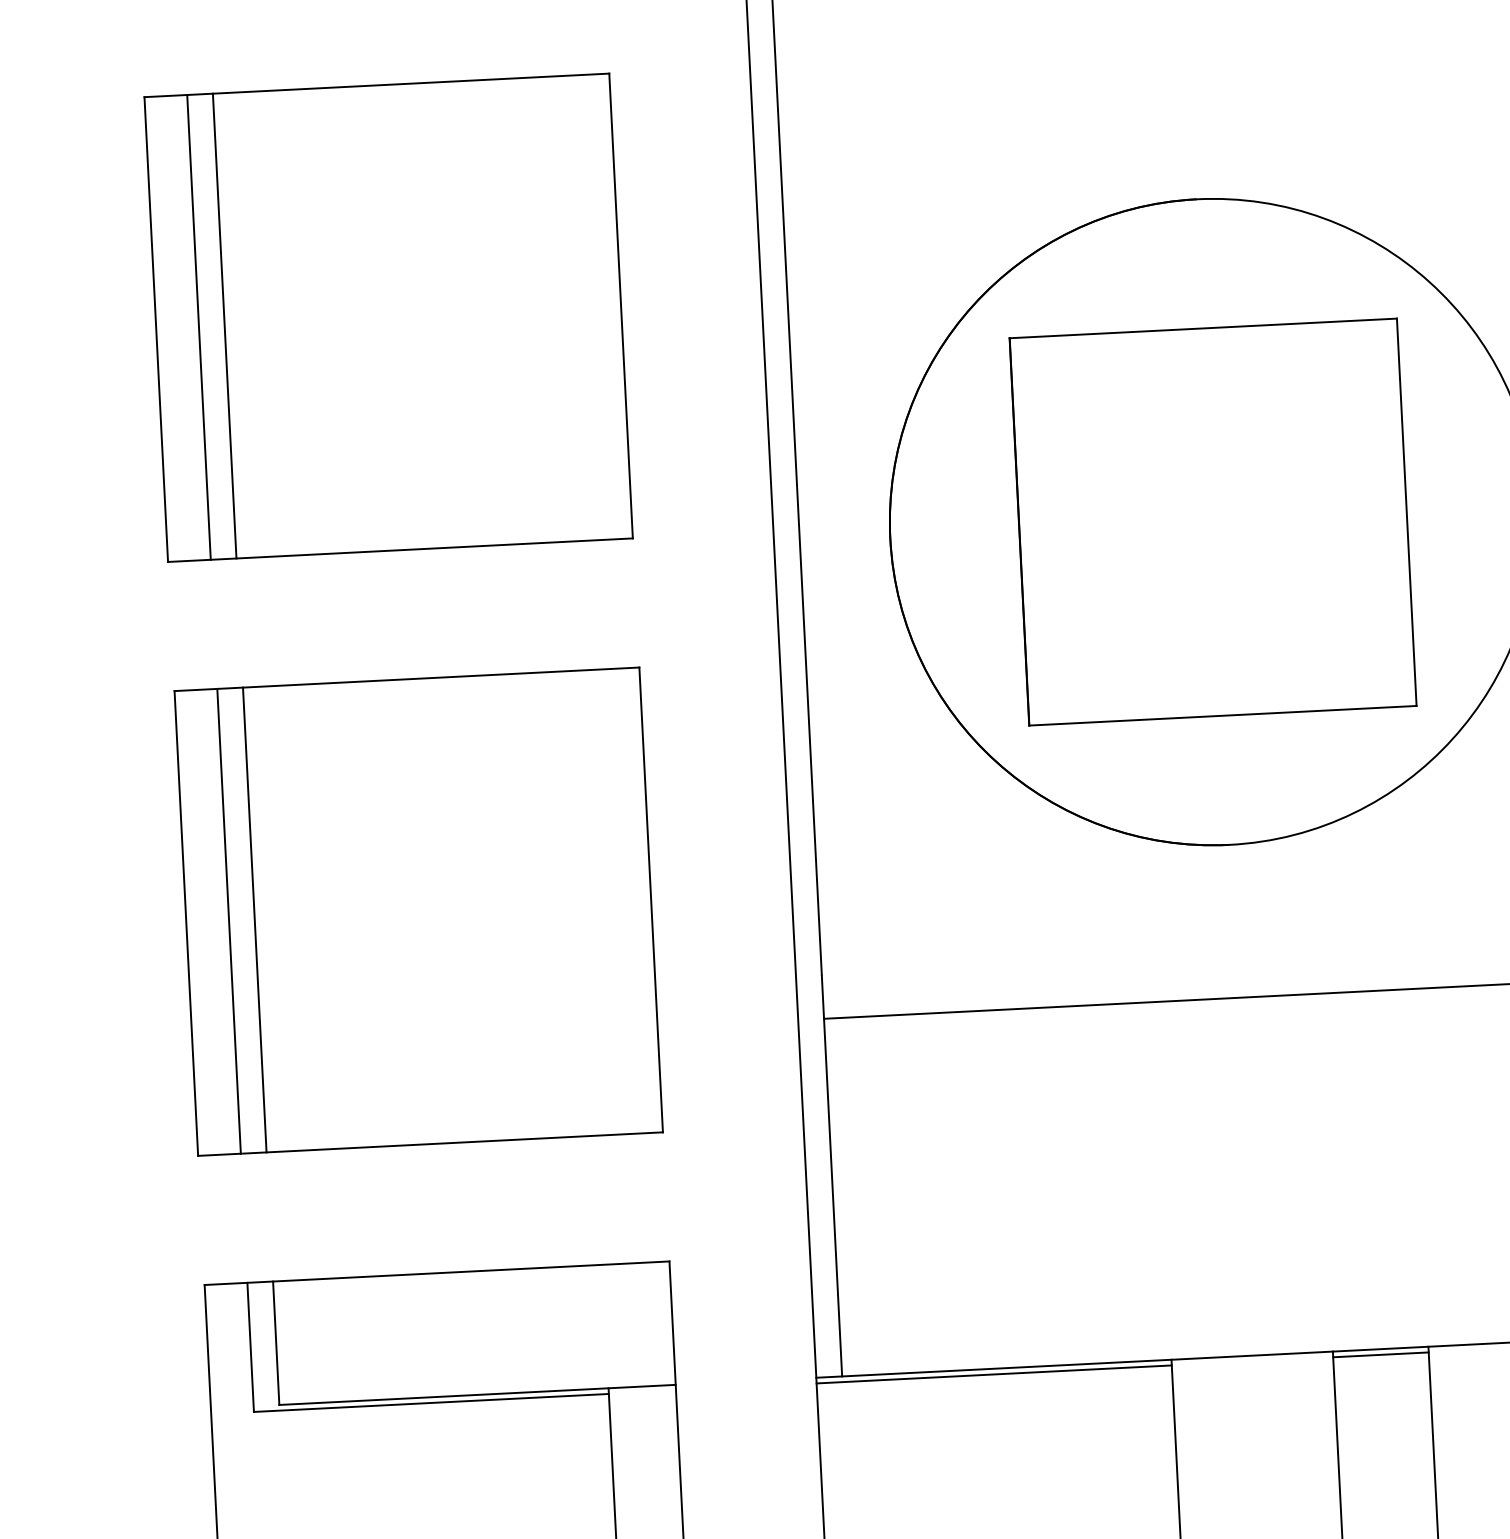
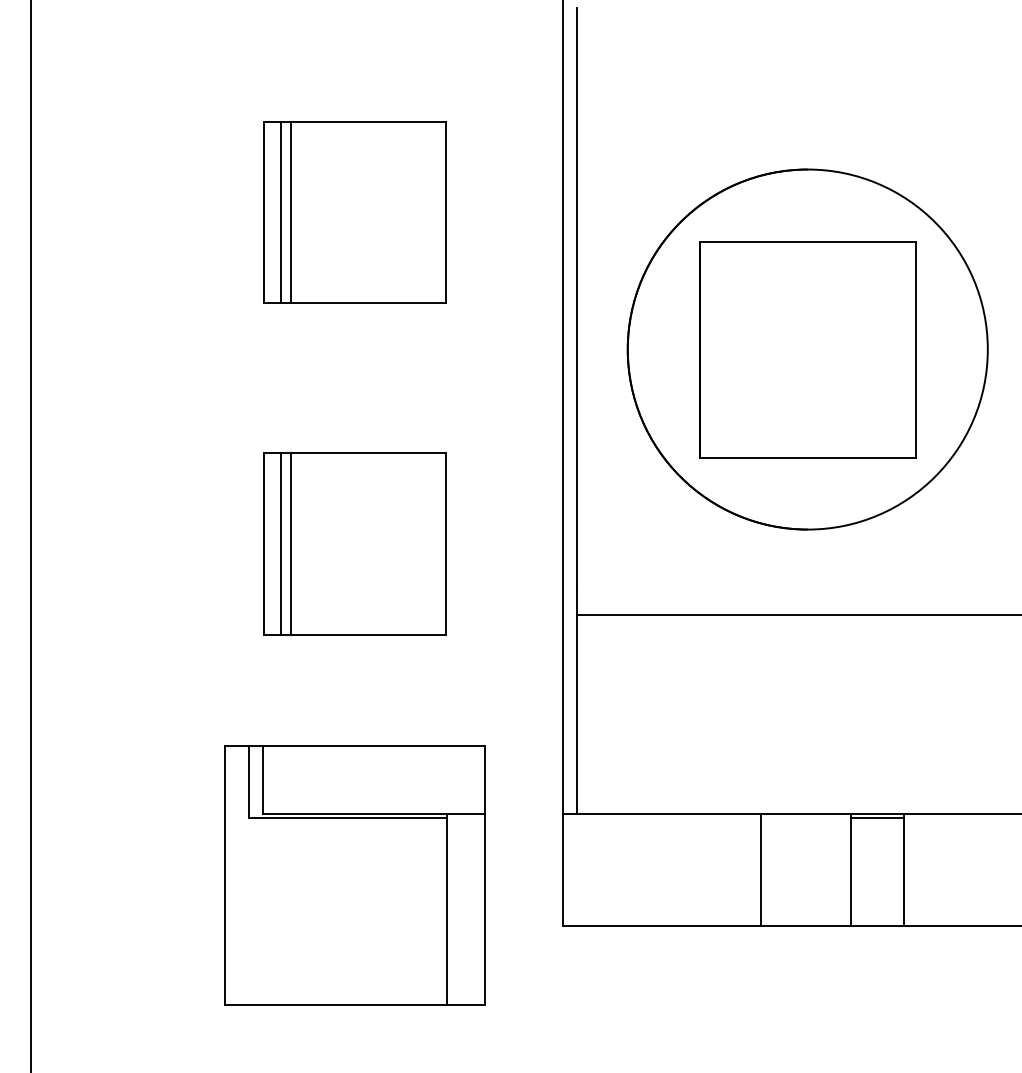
part: (387, 317) -> (354, 212), size x0.7
part: (417, 911) -> (354, 543), size x0.7
line: (993, 1374) -> (661, 817), removed

